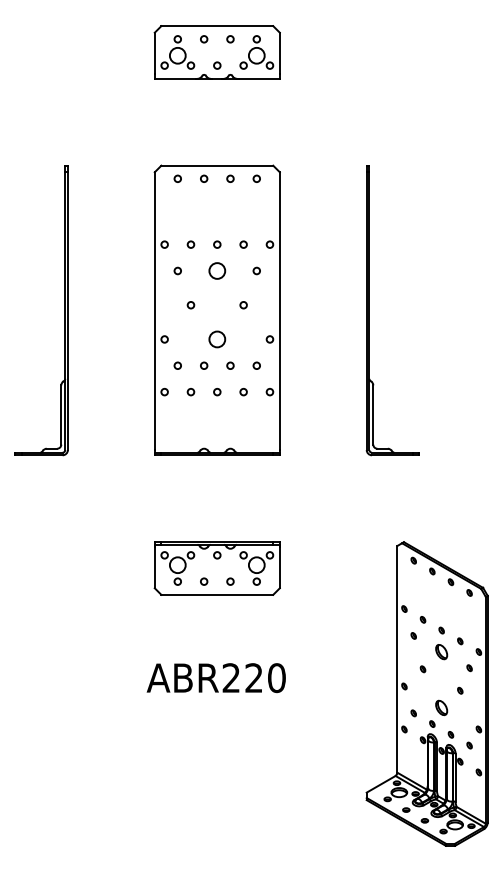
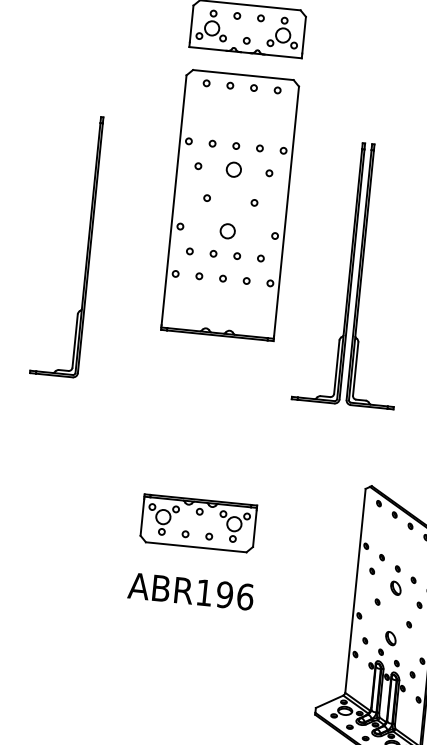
part: (216, 309) -> (229, 204), moved
part: (355, 310) -> (349, 273), added
part: (216, 568) -> (197, 523), moved
text: (253, 678) -> (224, 595), ABR220 -> ABR196

